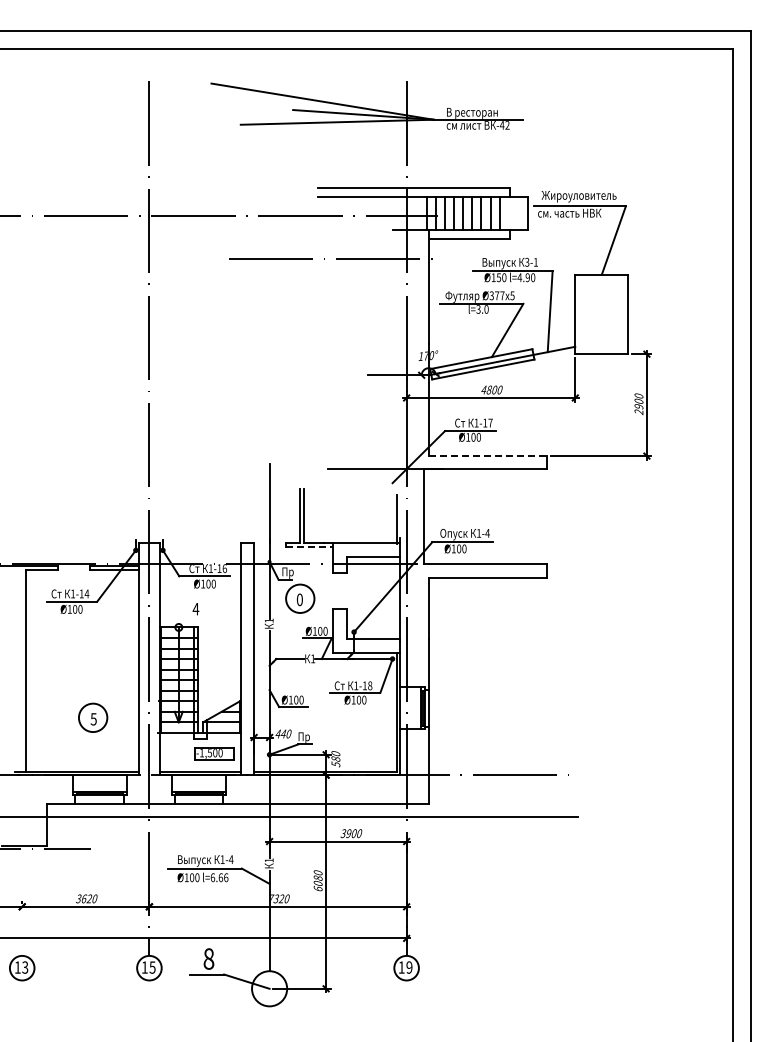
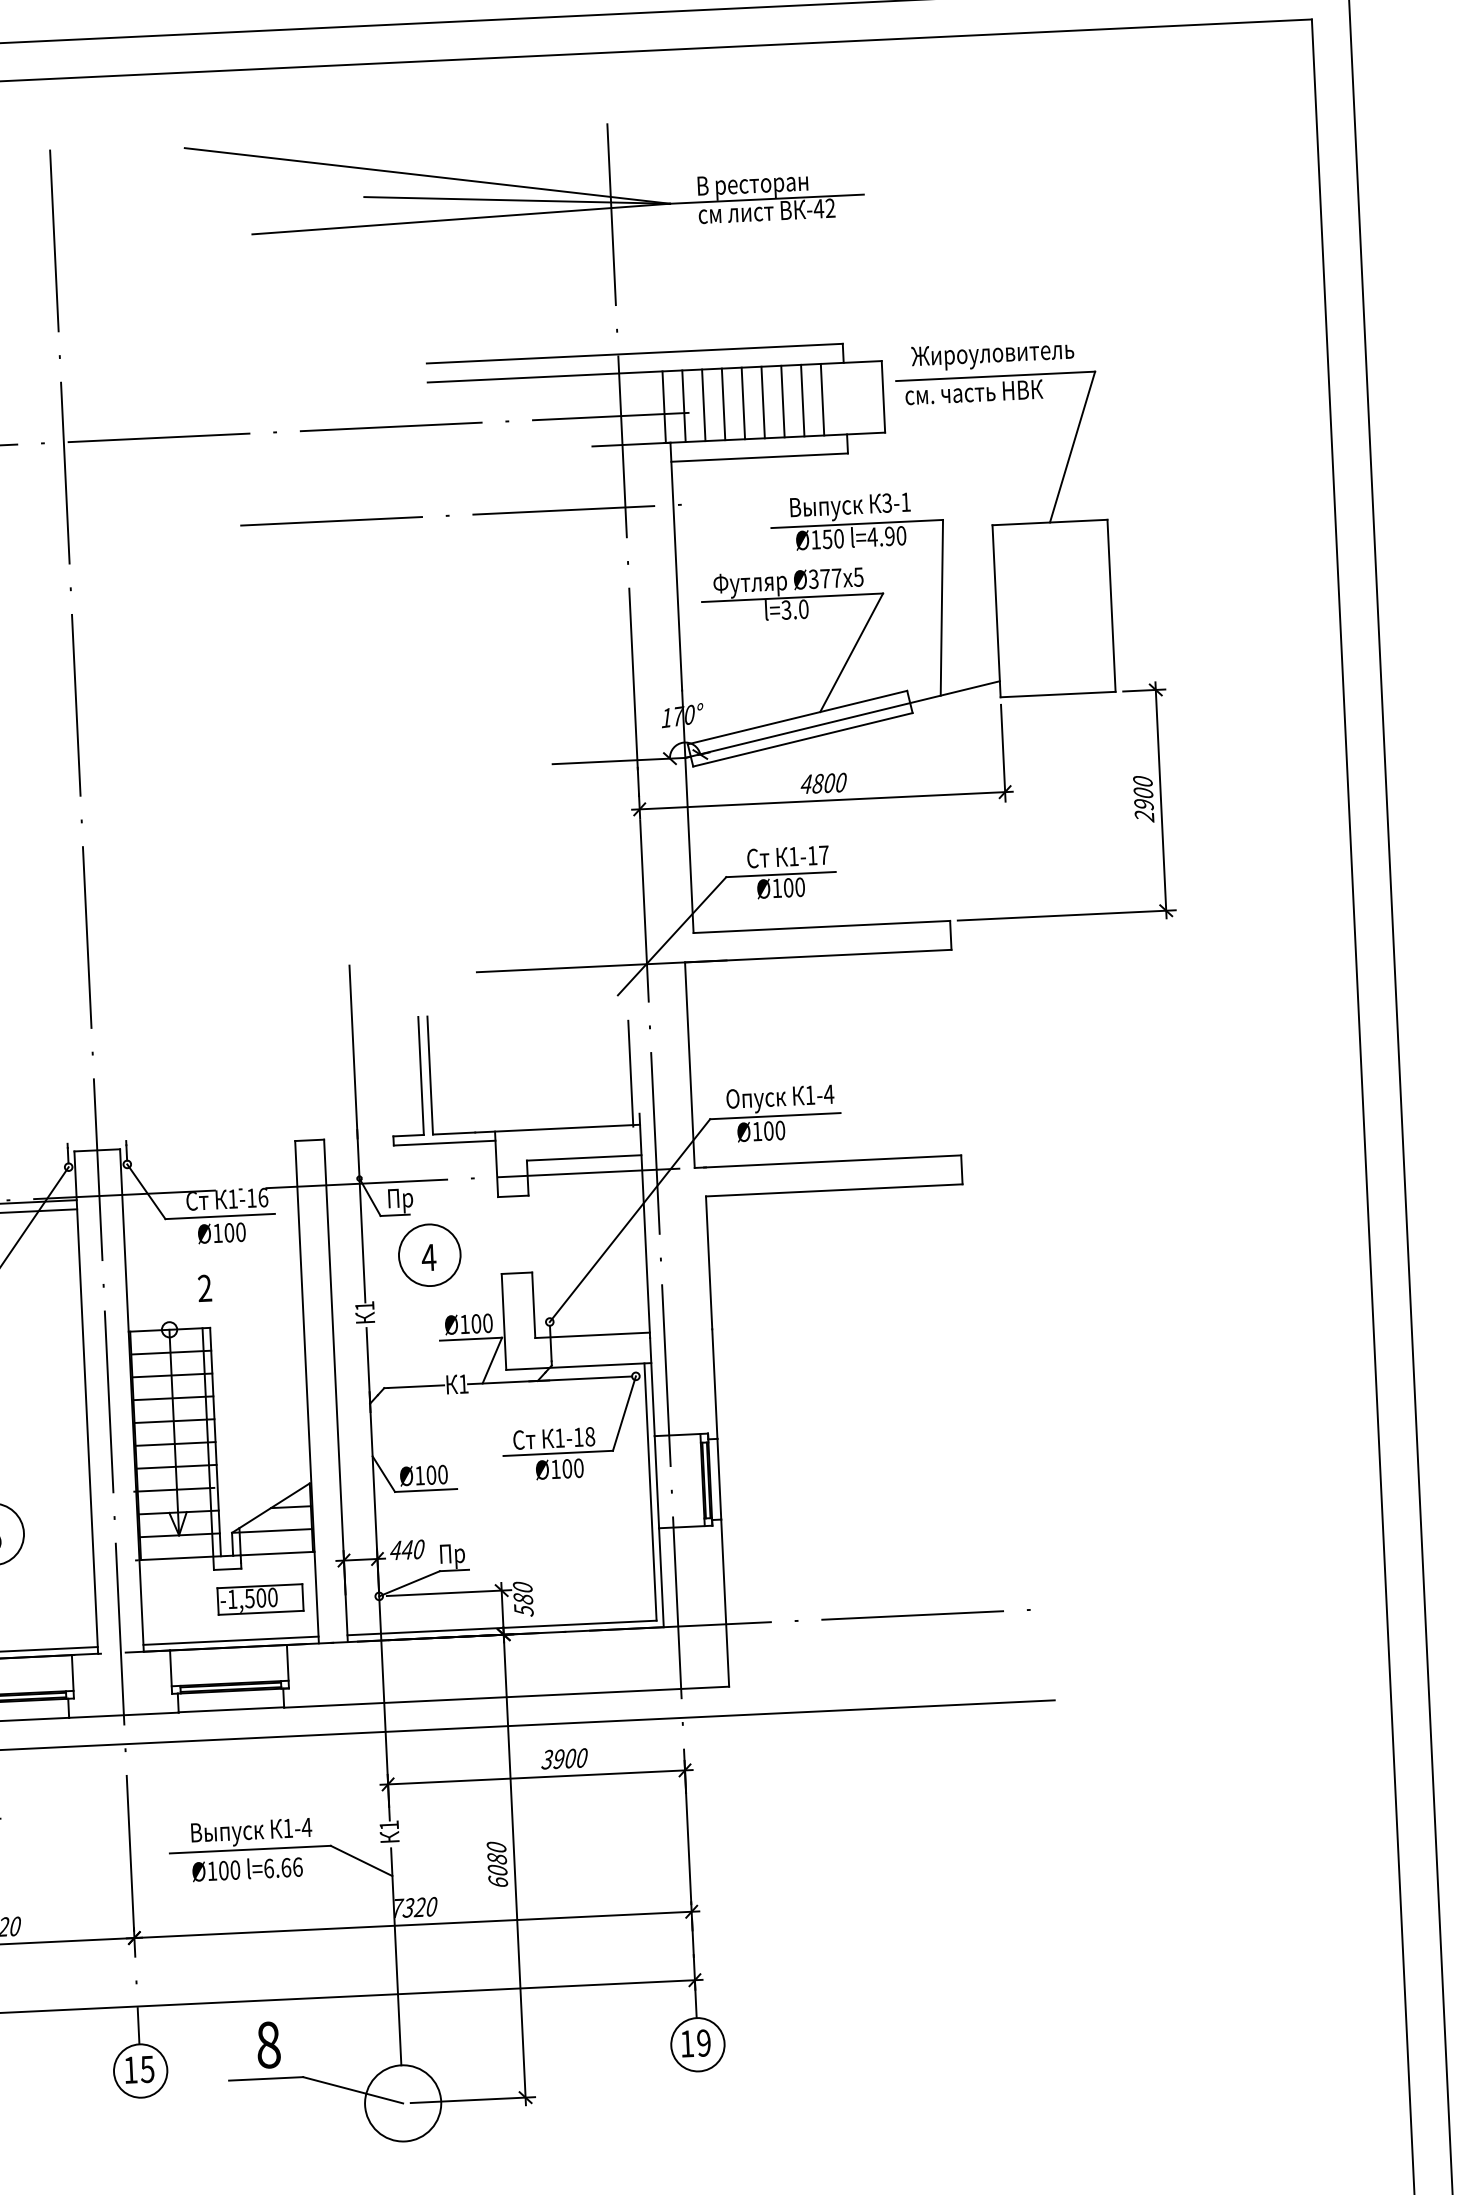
line: (488, 456) -> (823, 927), dashed -> solid
line: (310, 547) -> (446, 1143), dashed -> solid
text: (299, 599) -> (428, 1256), 0 -> 4
text: (195, 608) -> (203, 1287), 4 -> 2

